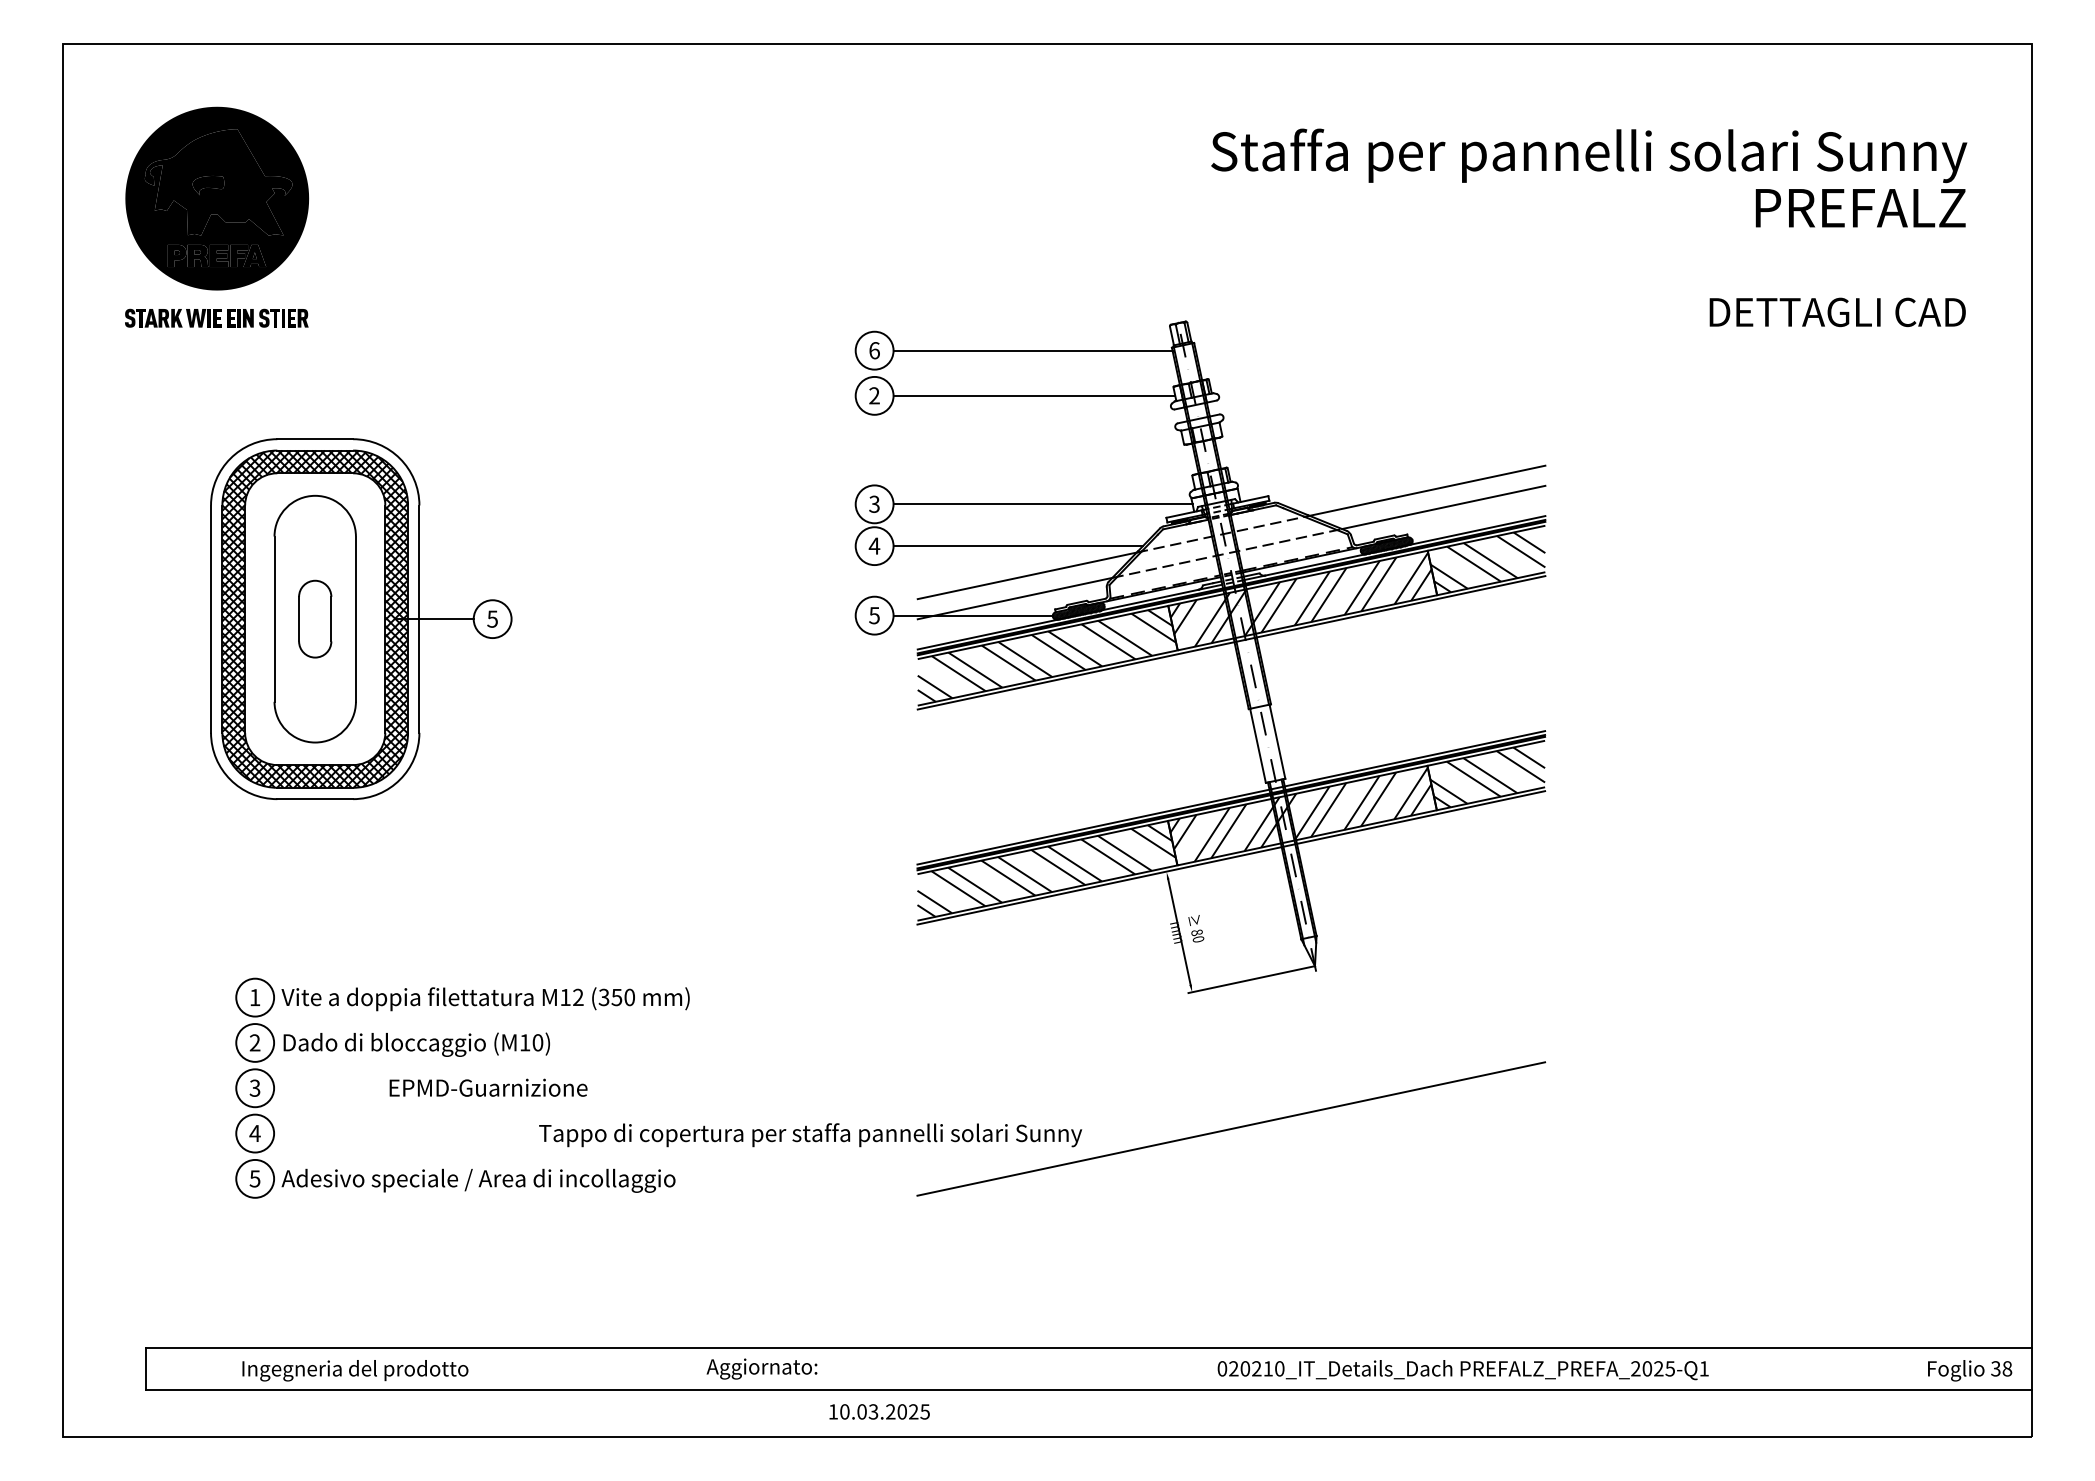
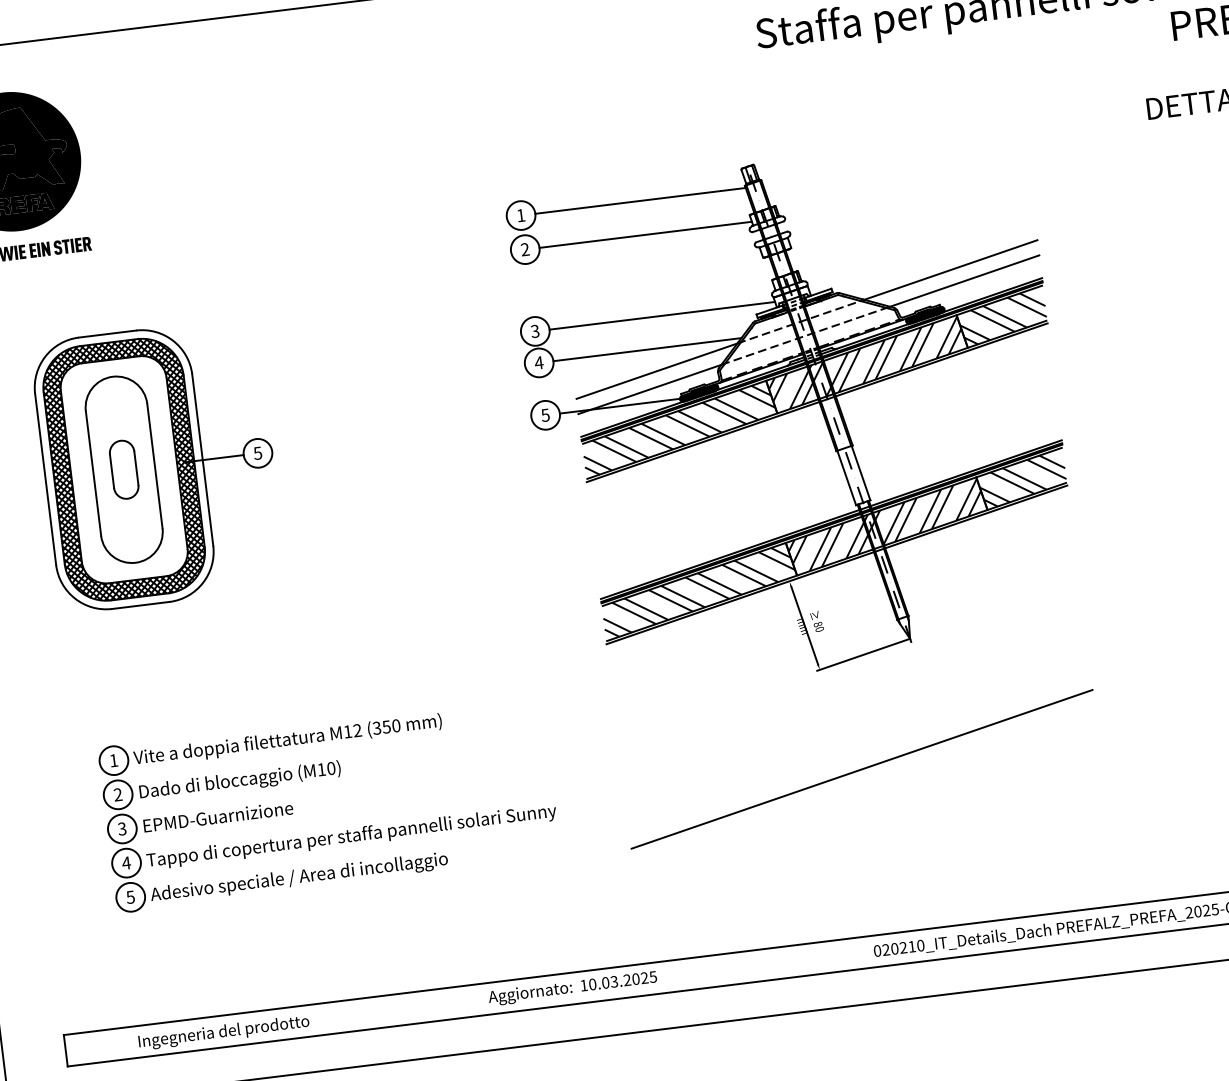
text: (874, 350) -> (520, 215), 6 -> 1
text: (488, 1087) -> (218, 816), moved
text: (810, 1135) -> (351, 836), moved
text: (879, 1411) -> (618, 980), moved

